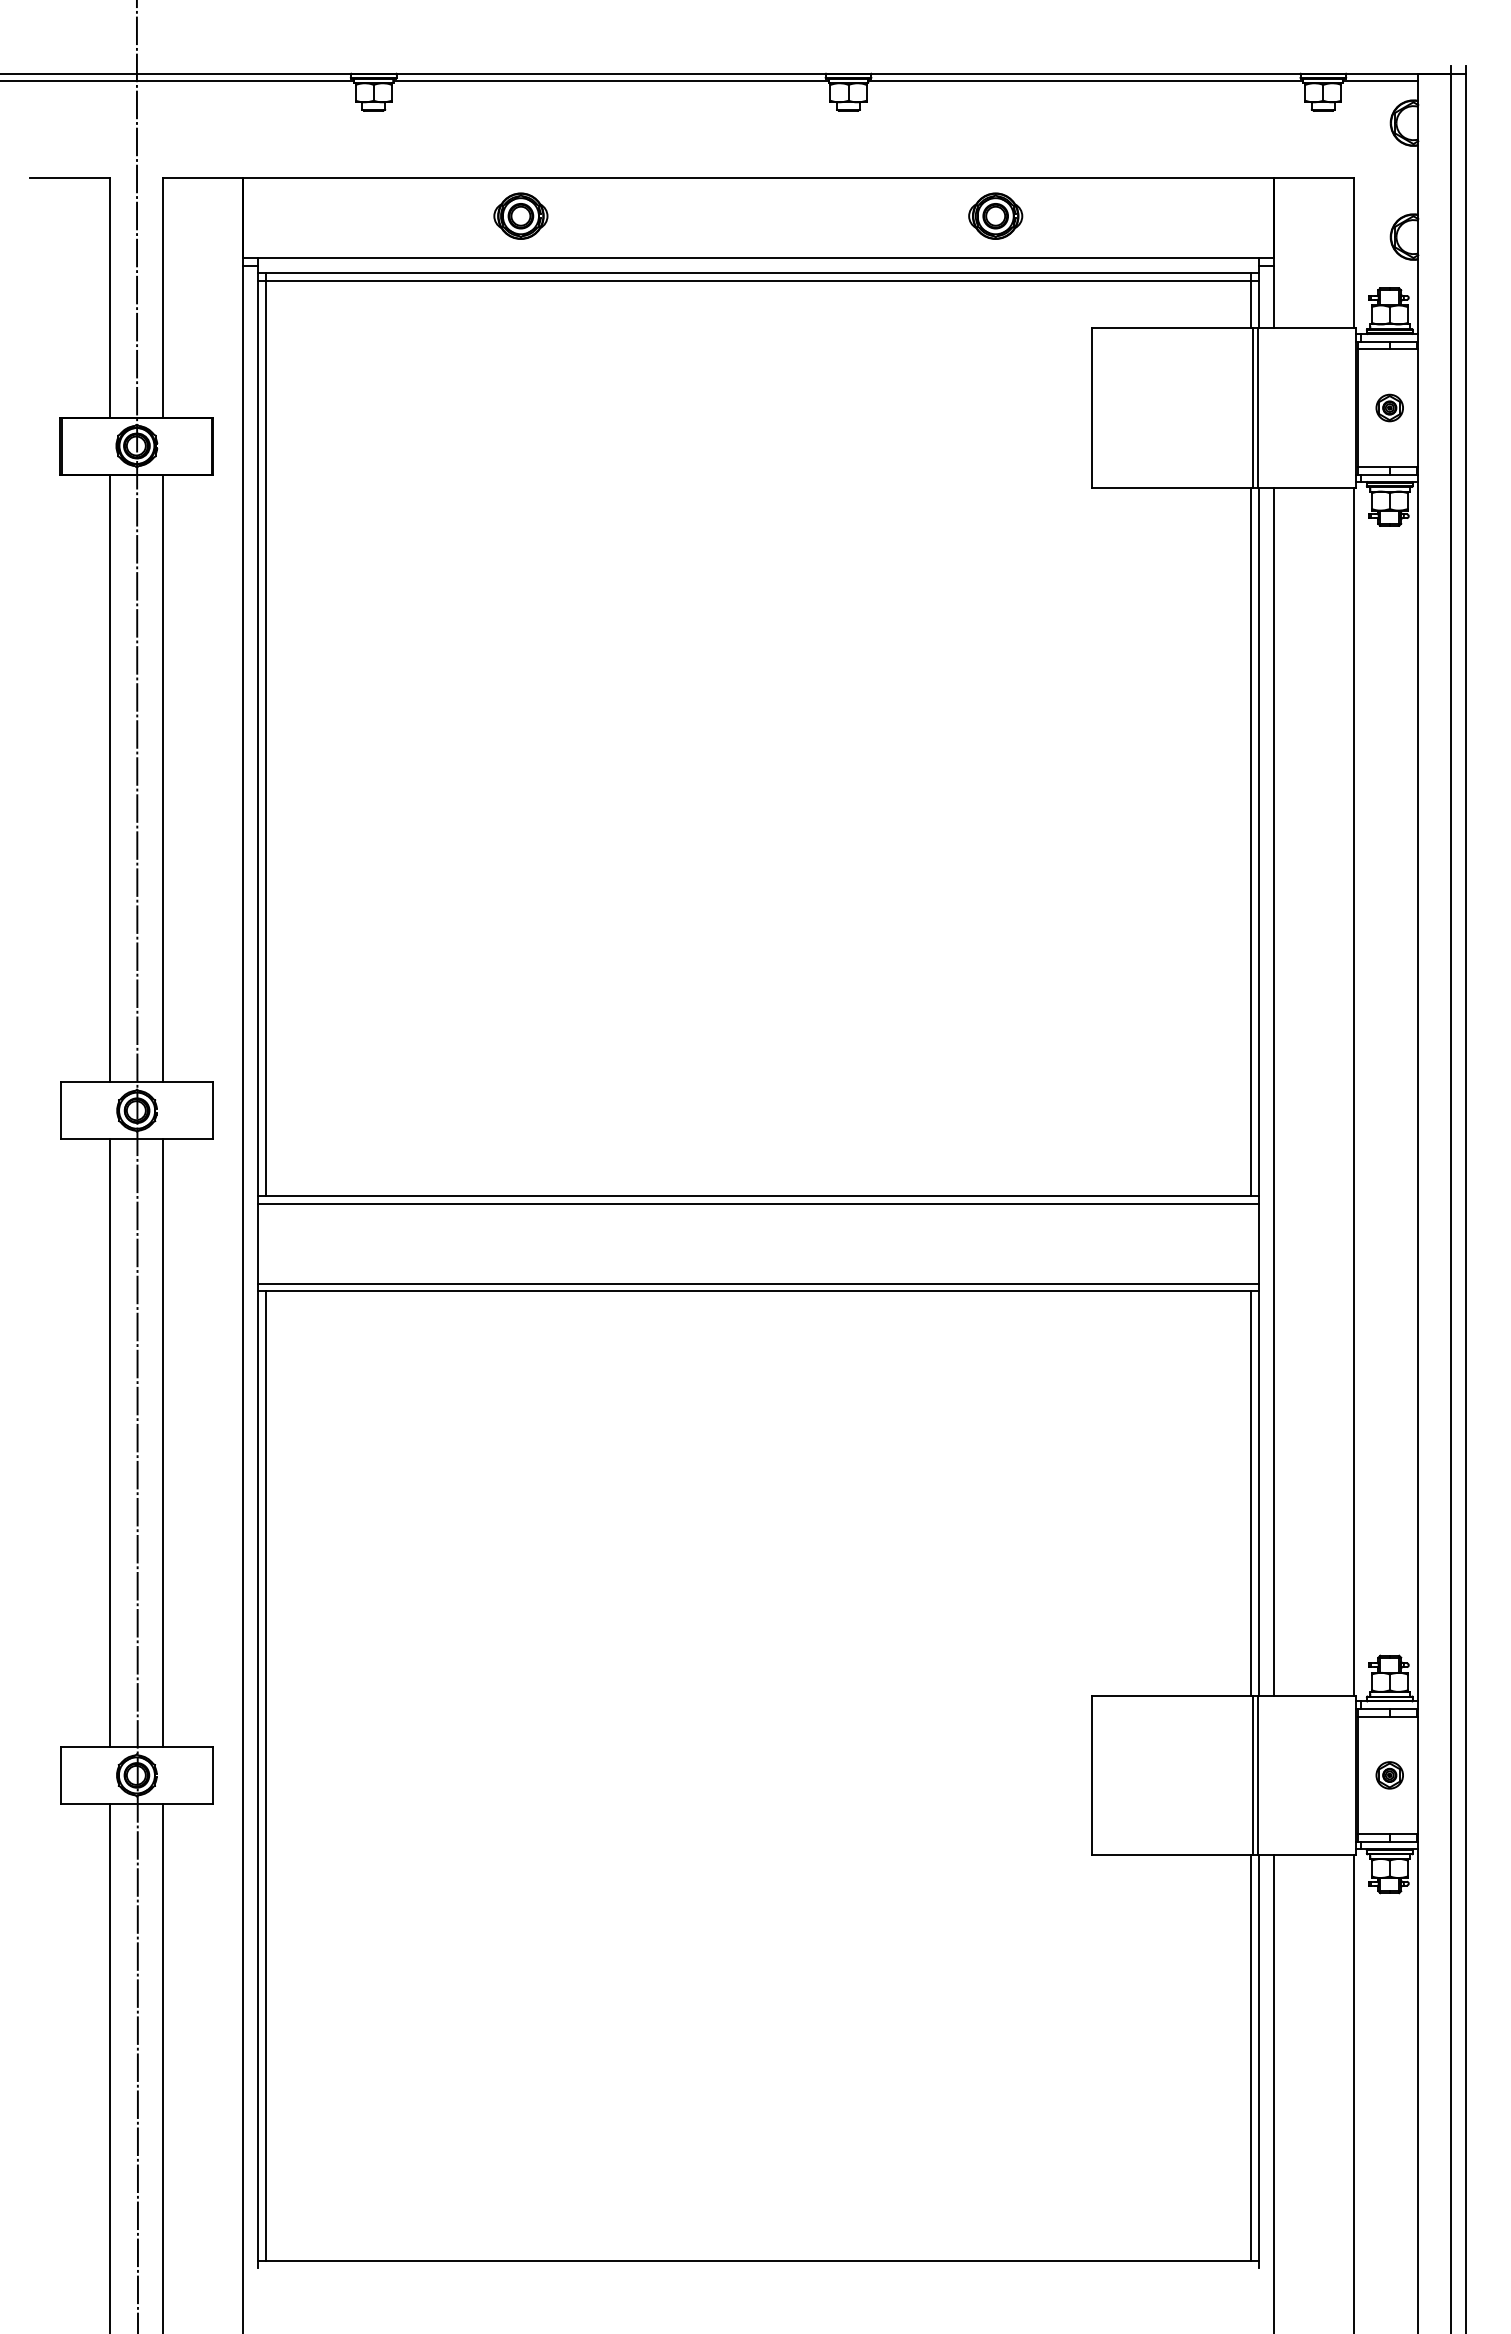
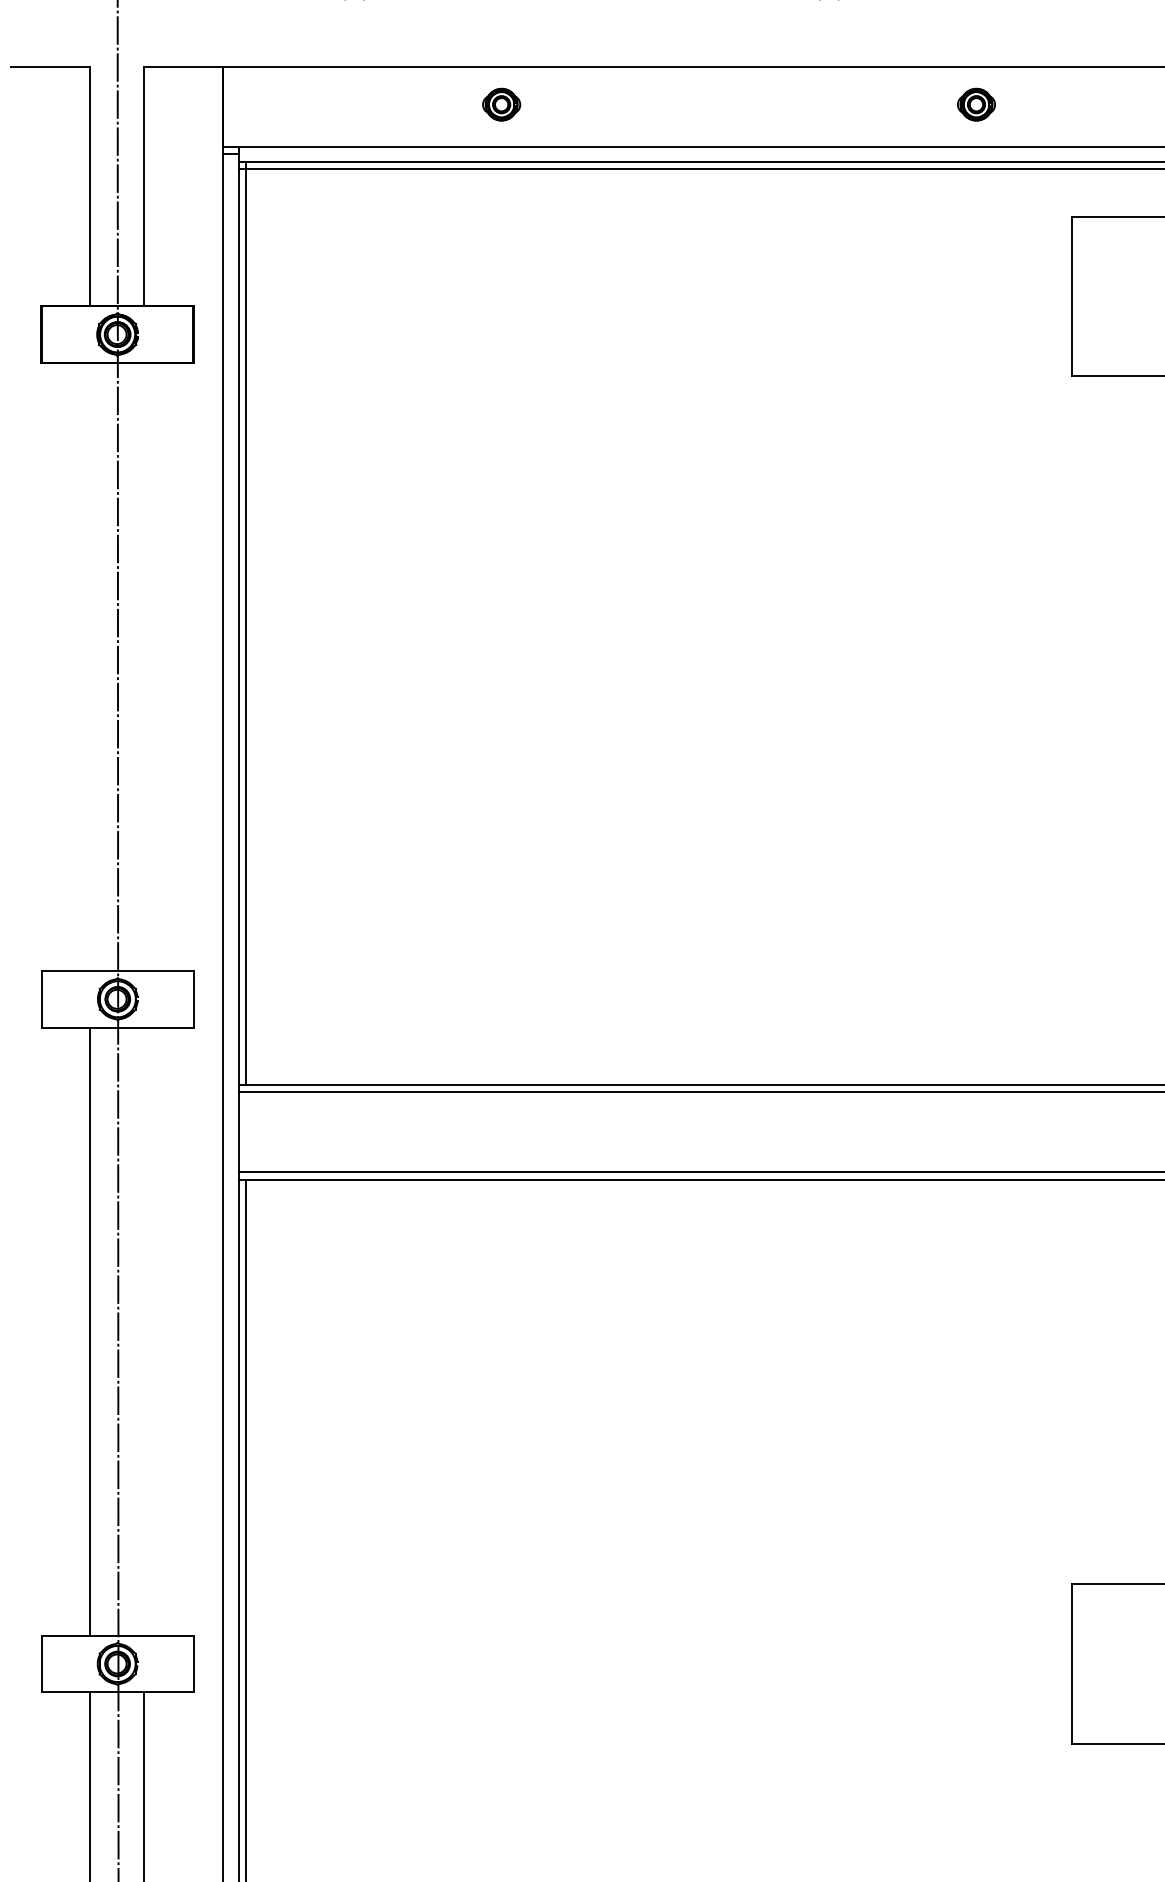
part: (520, 215) -> (501, 104), size x0.7
part: (995, 215) -> (976, 104), size x0.7
line: (109, 778) -> (90, 667), removed
line: (162, 778) -> (143, 667), removed
line: (162, 1442) -> (143, 1331), removed

